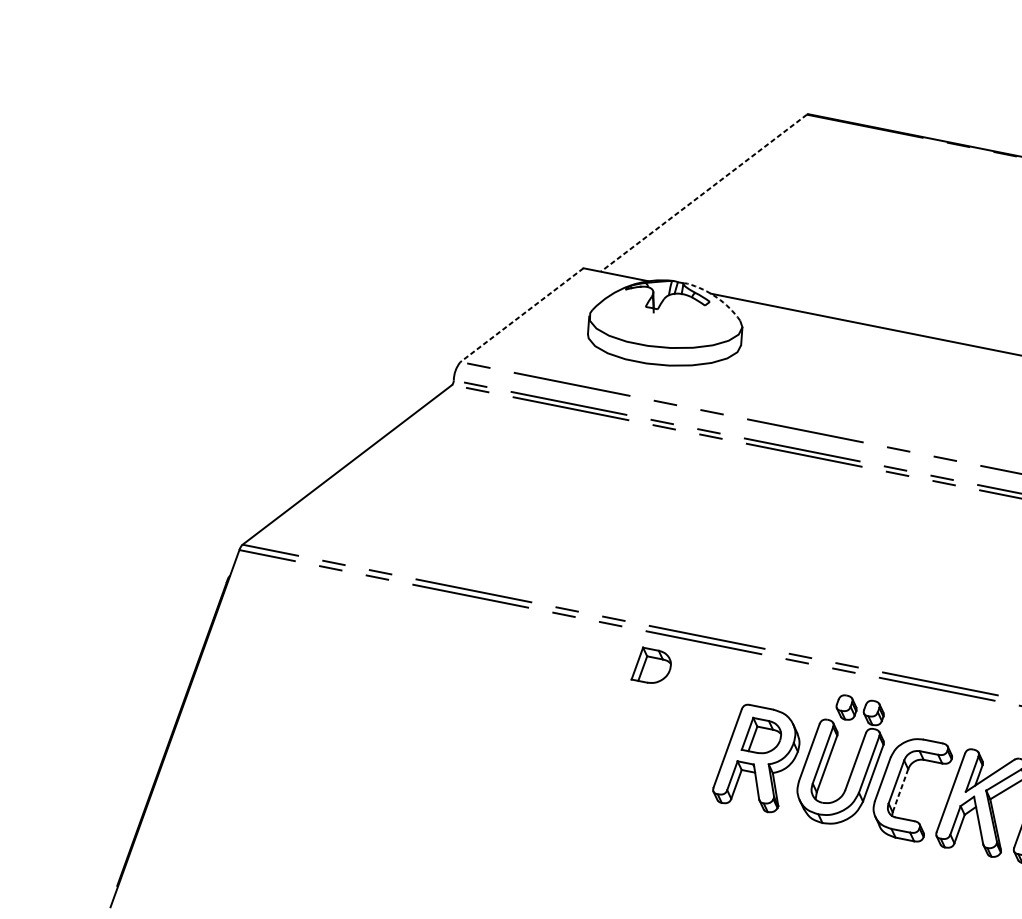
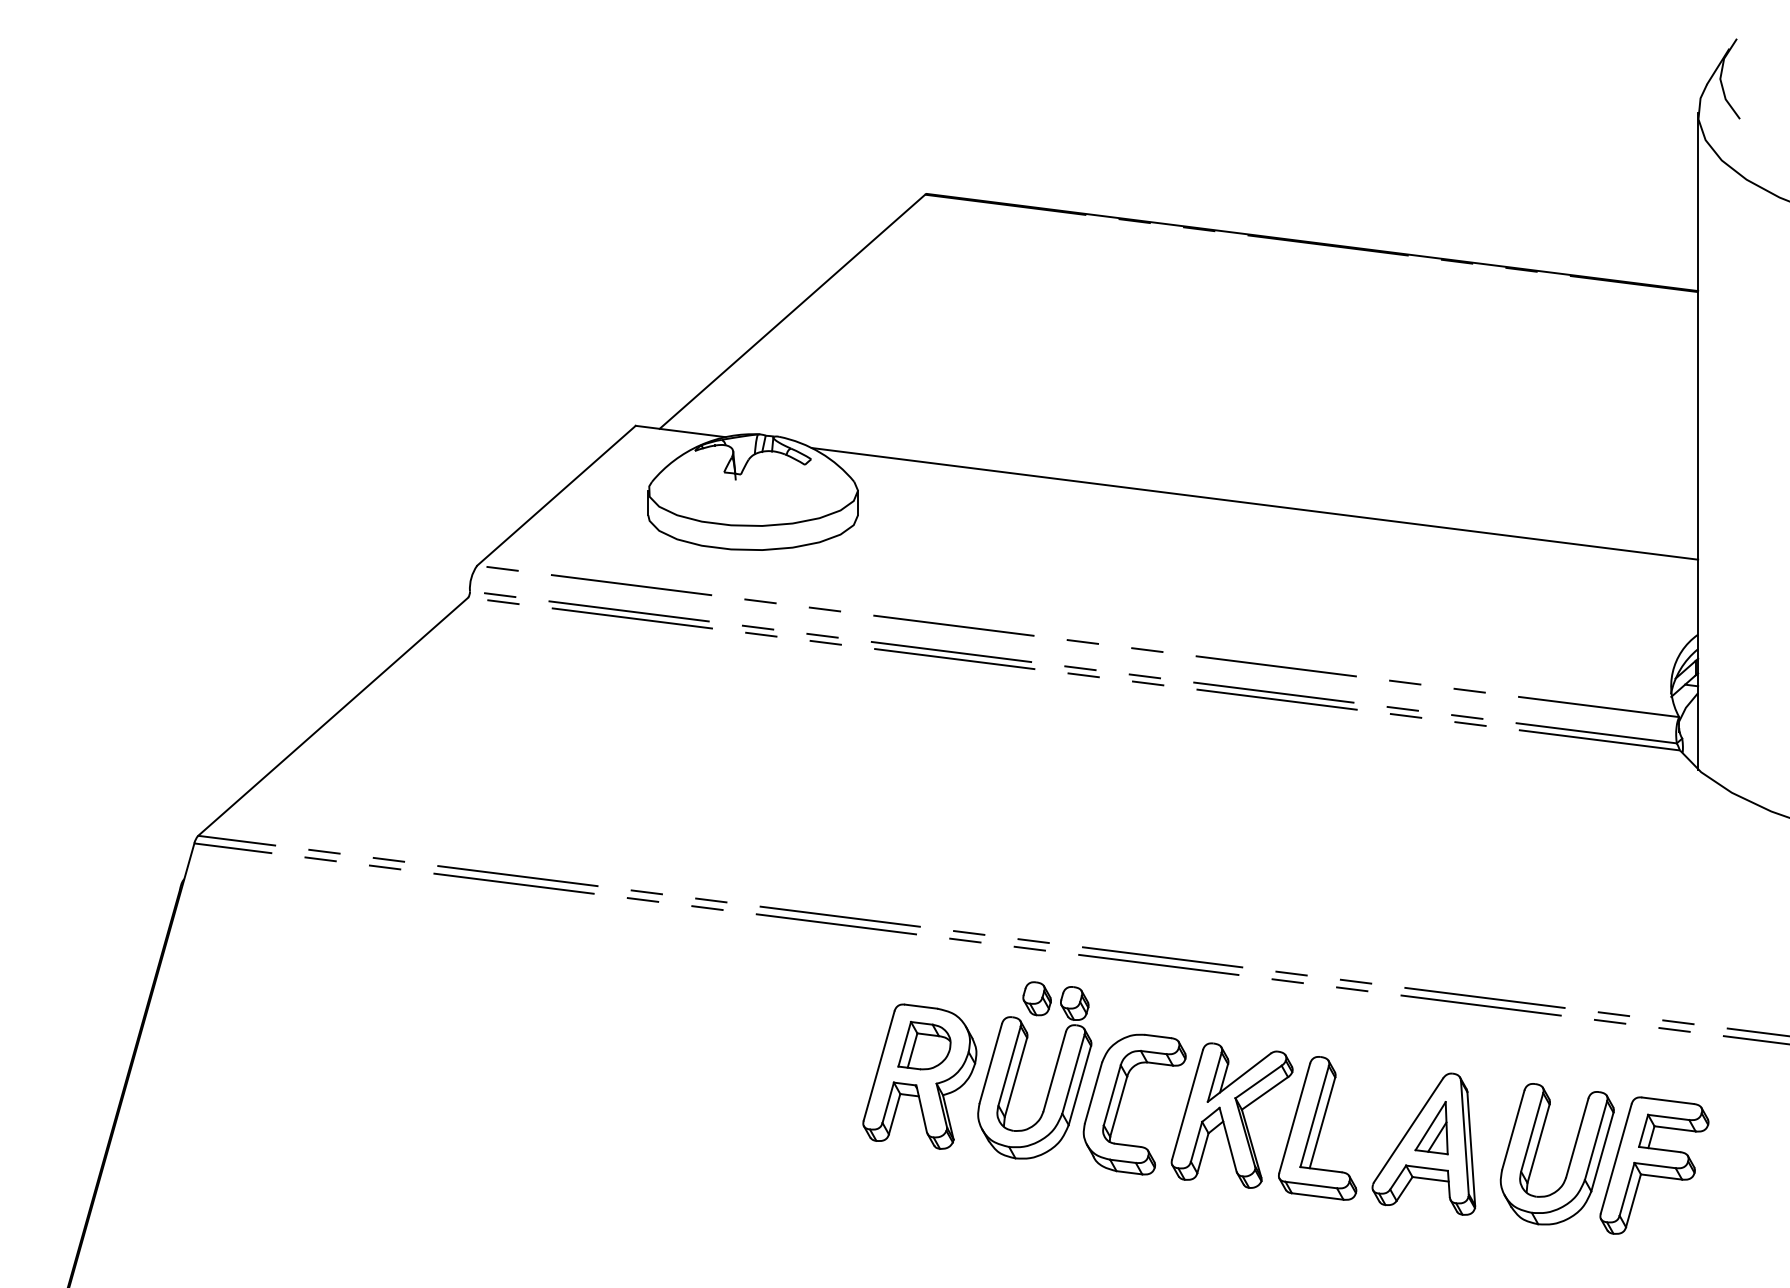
line: (703, 193) -> (792, 312), dashed -> solid
arc: (717, 297) -> (820, 452), dashed -> solid
line: (522, 314) -> (556, 495), dashed -> solid
part: (651, 665) -> (767, 960), removed
line: (900, 791) -> (1118, 1107), dashed -> solid

